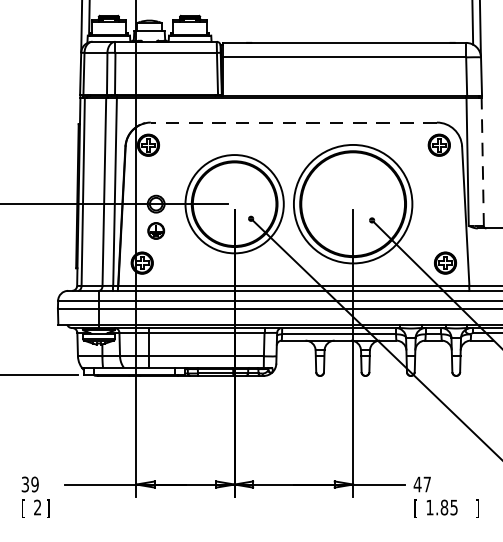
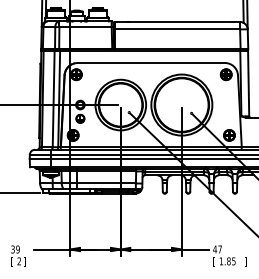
line: (294, 123) -> (151, 63), dashed -> solid
line: (482, 160) -> (248, 82), dashed -> solid

